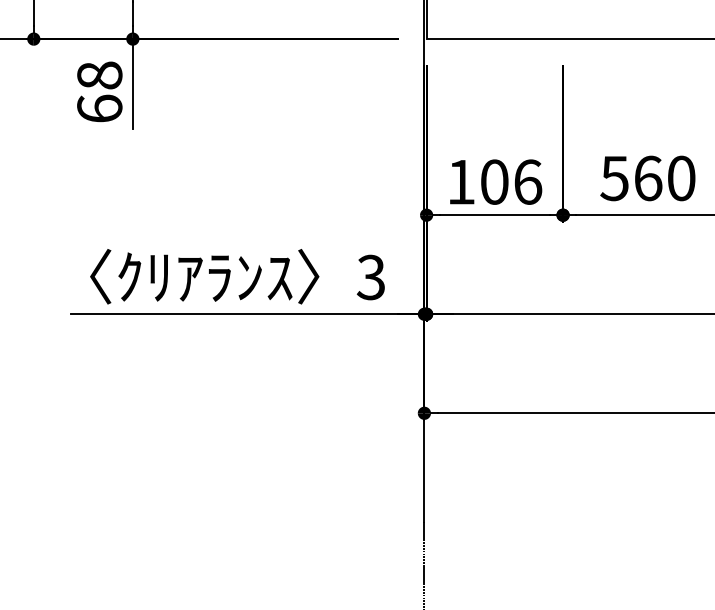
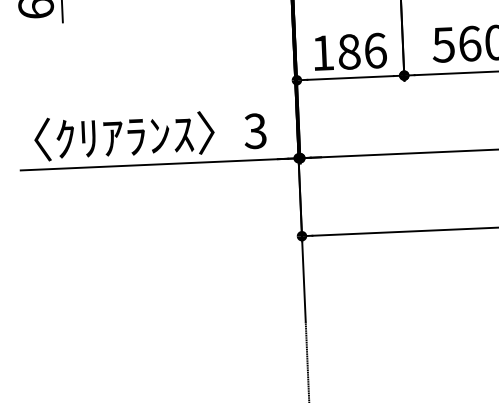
text: (494, 181) -> (349, 51), 106 -> 186

